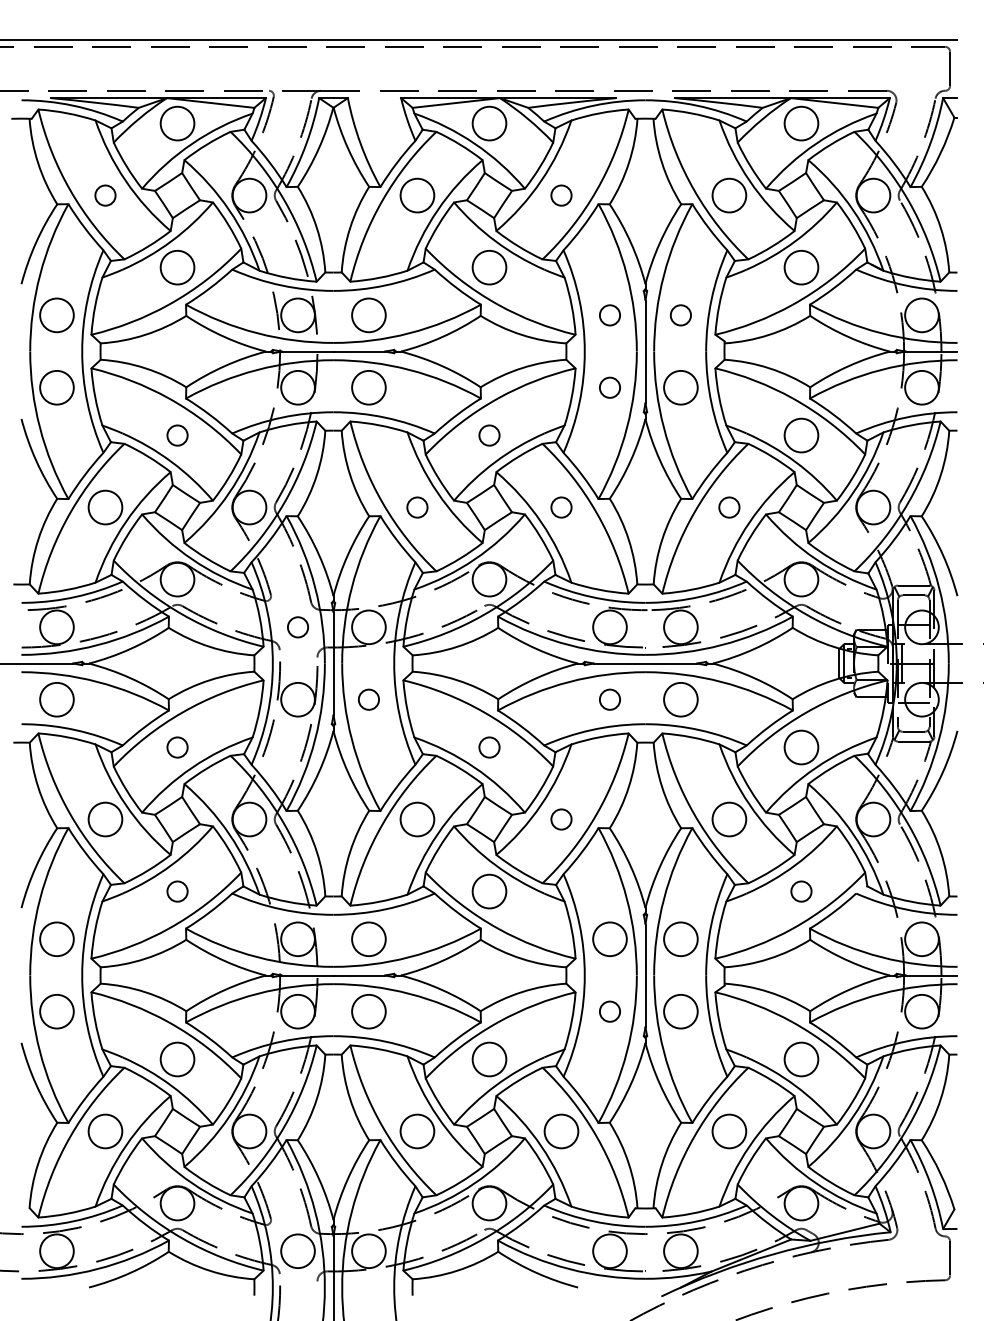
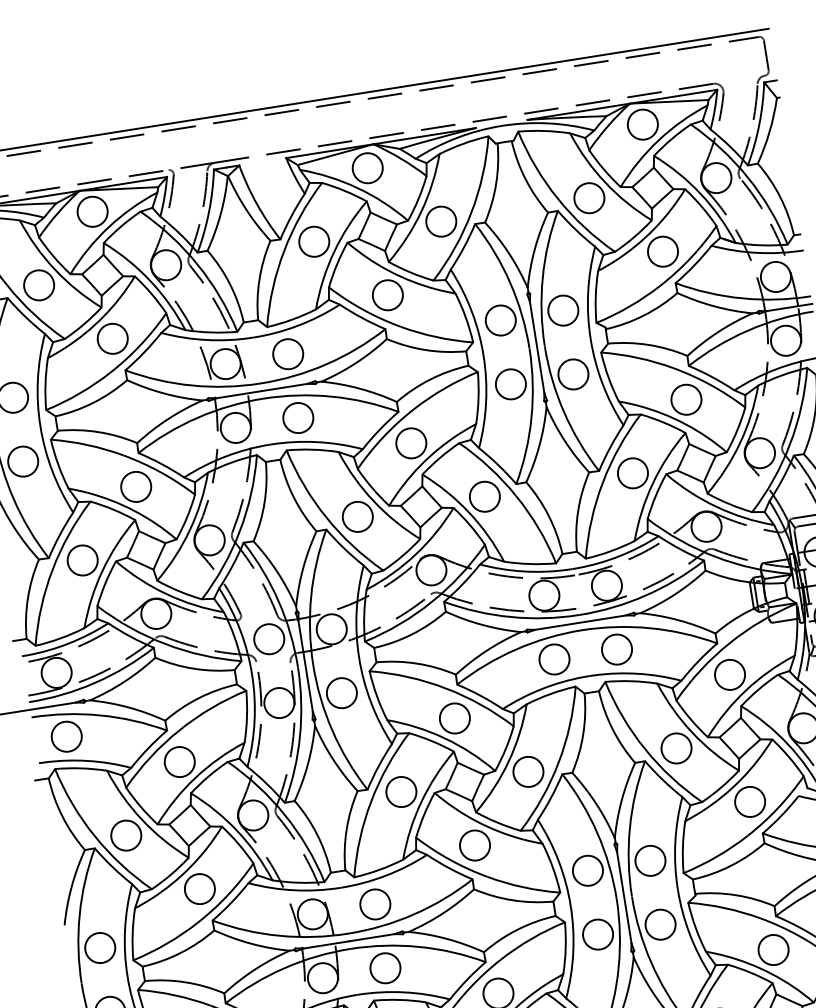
circle: (105, 195) -> (39, 285), size x1.67
circle: (561, 195) -> (441, 221), size x1.67
circle: (609, 315) -> (500, 320), size x1.67
circle: (680, 315) -> (562, 310), size x1.67
circle: (609, 387) -> (510, 384), size x1.67
circle: (177, 435) -> (136, 486), size x1.67
circle: (489, 435) -> (411, 443), size x1.67
circle: (417, 507) -> (357, 516), size x1.67
circle: (561, 507) -> (484, 496), size x1.67
circle: (729, 507) -> (633, 473), size x1.67
circle: (297, 627) -> (268, 639), size x1.67
circle: (368, 699) -> (341, 693), size x1.67
circle: (609, 699) -> (554, 659), size x1.67
circle: (177, 747) -> (179, 762), size x1.67
circle: (489, 747) -> (454, 718), size x1.67
circle: (561, 819) -> (528, 771), size x1.67
circle: (177, 891) -> (199, 889), size x1.67
circle: (801, 891) -> (750, 801), size x1.67
circle: (609, 1011) -> (597, 934), size x1.67

